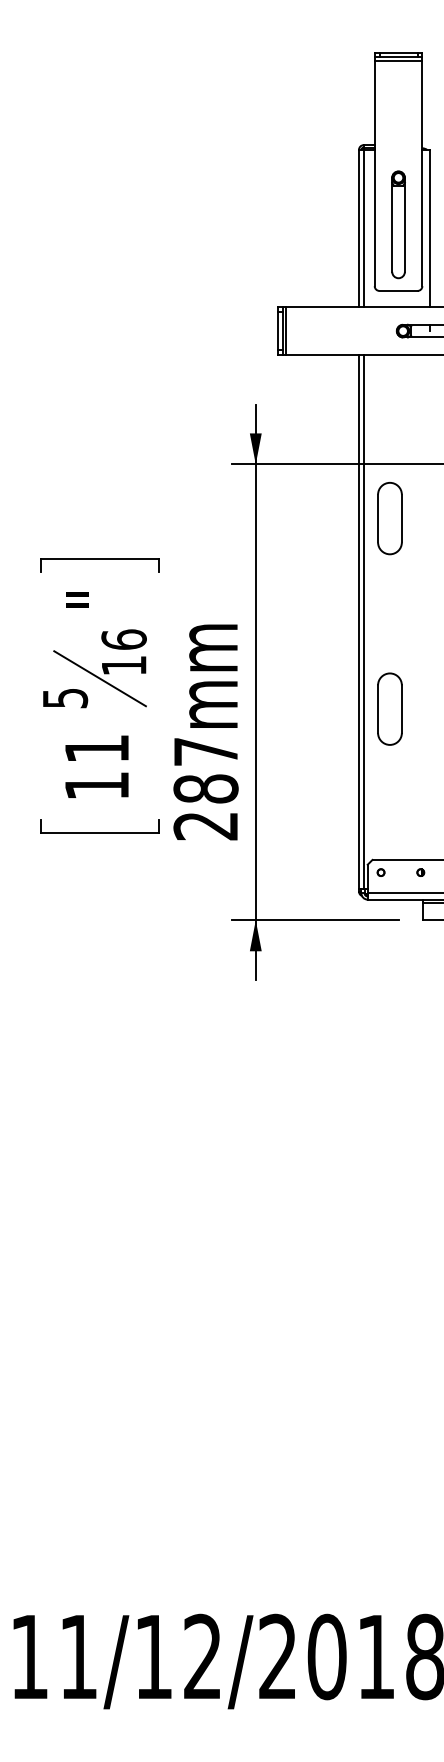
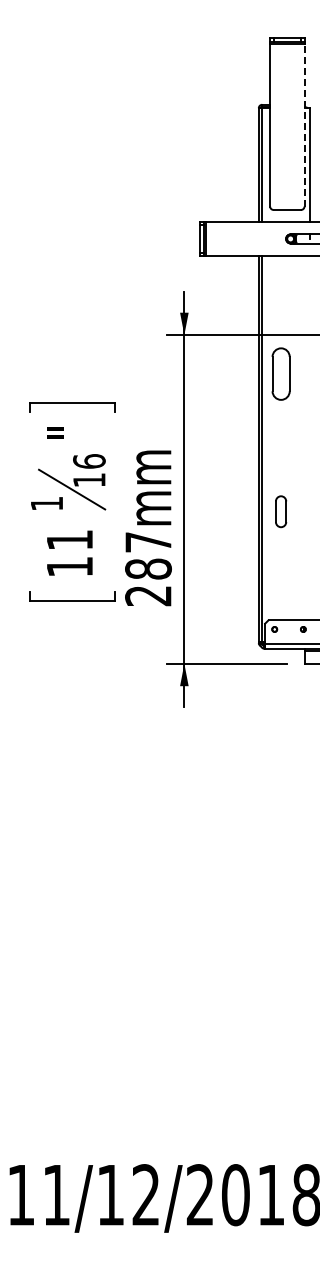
line: (422, 172) -> (304, 124), solid -> dashed
part: (397, 223) -> (286, 161), removed
text: (66, 697) -> (47, 503), 5 -> 1
part: (389, 709) -> (280, 511), size x0.6

